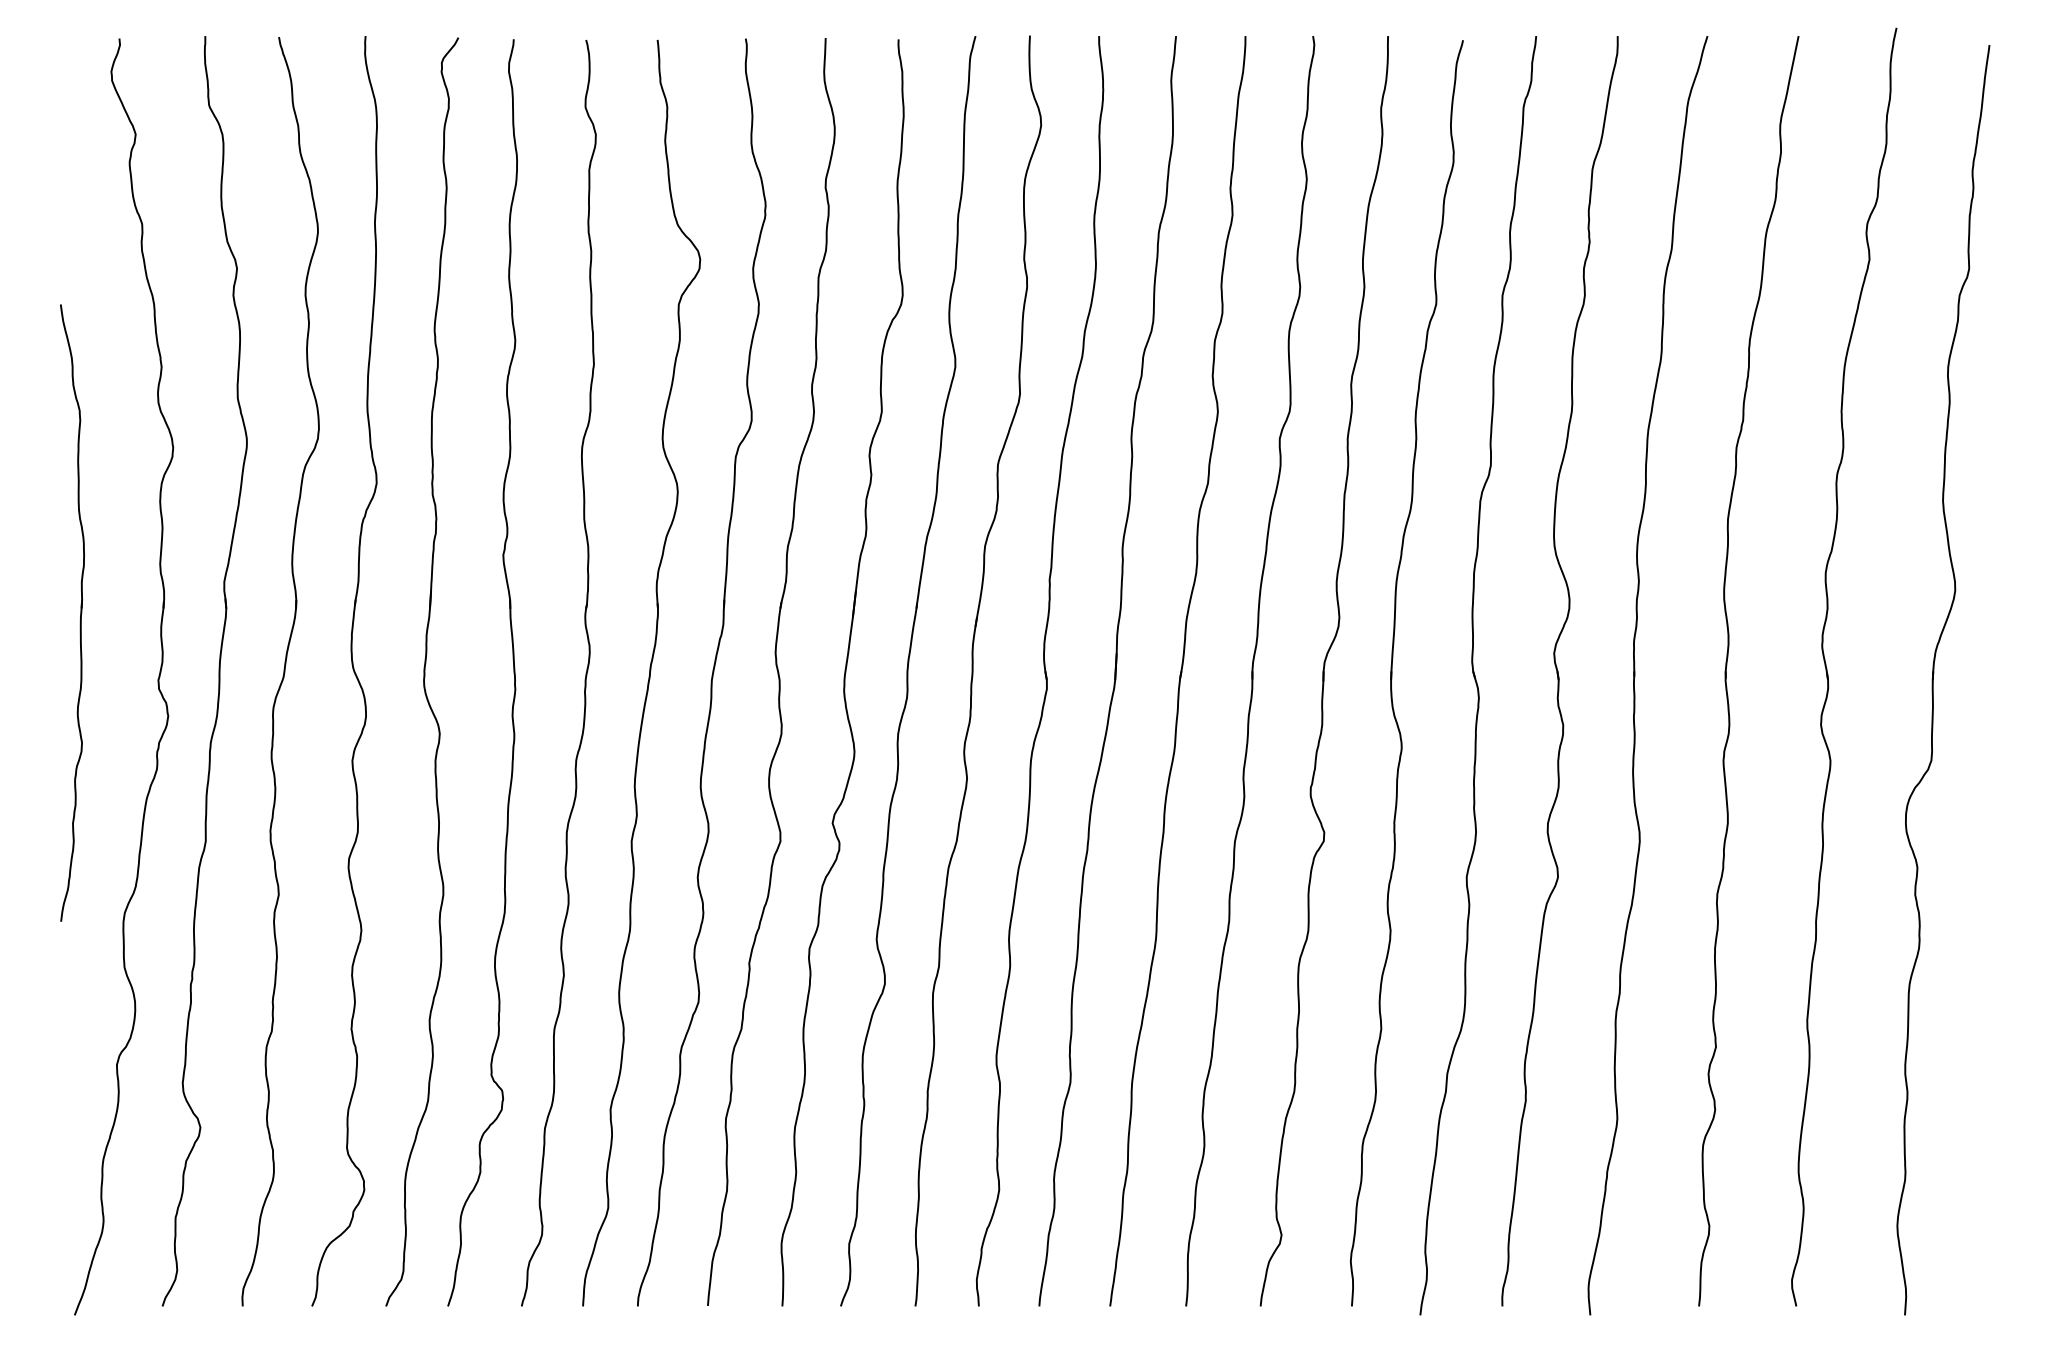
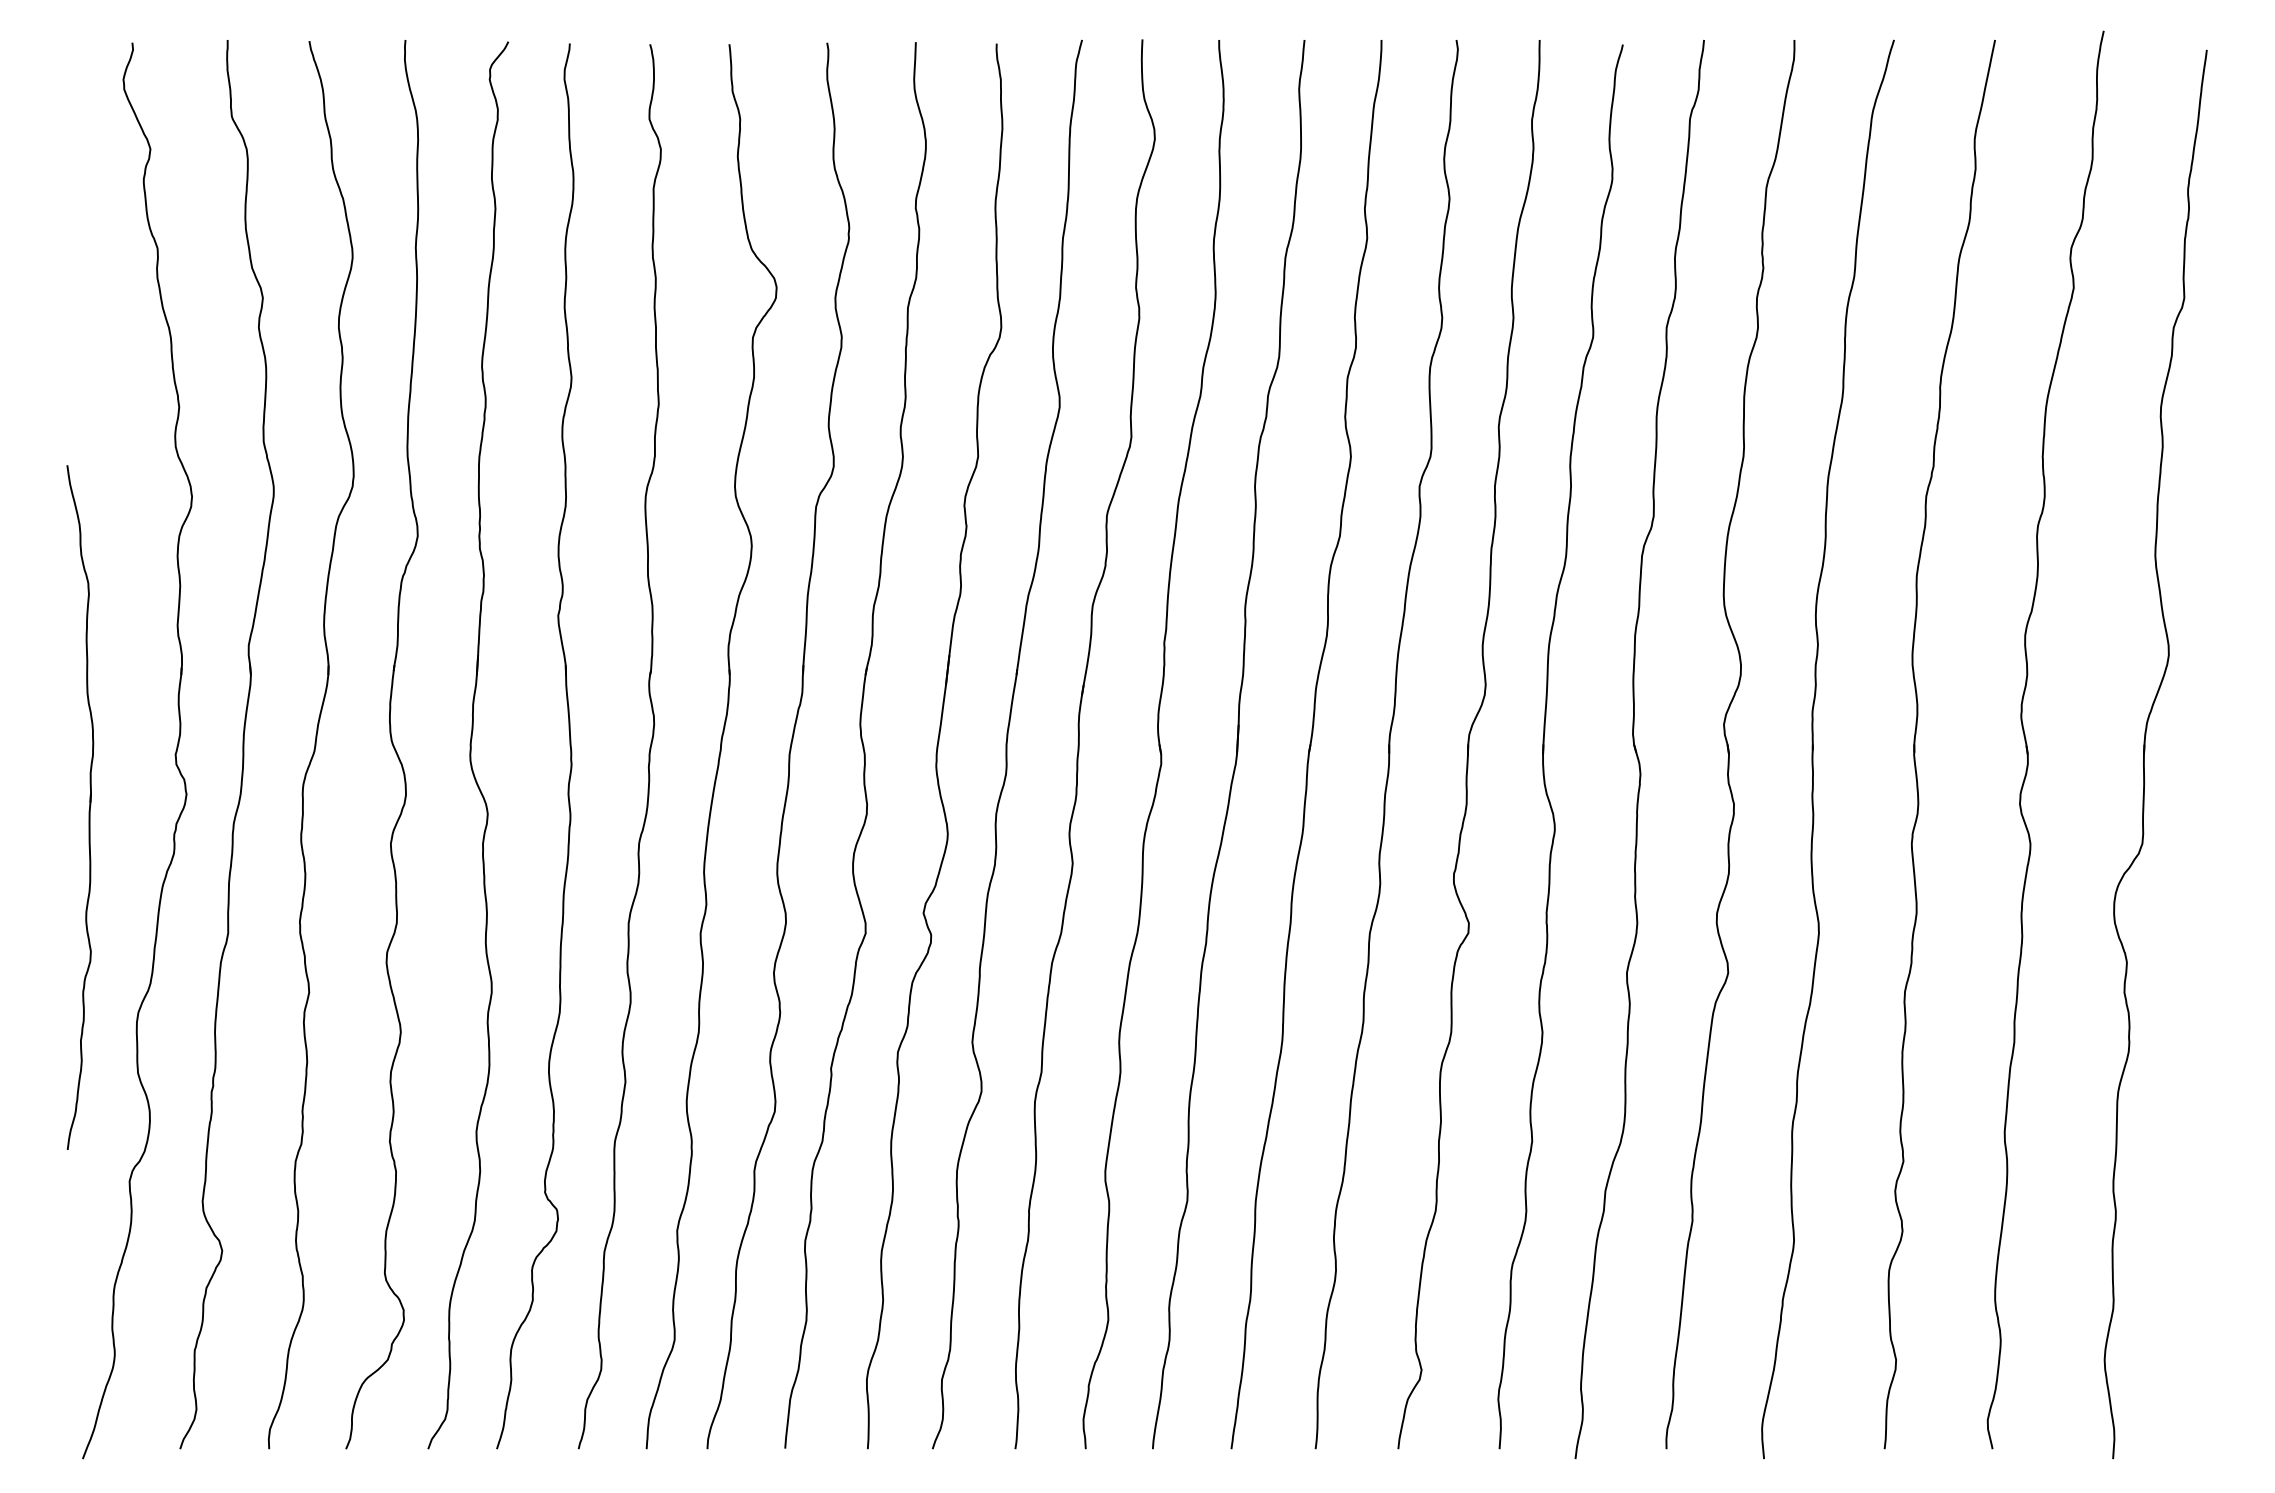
part: (80, 612) -> (89, 806), moved

